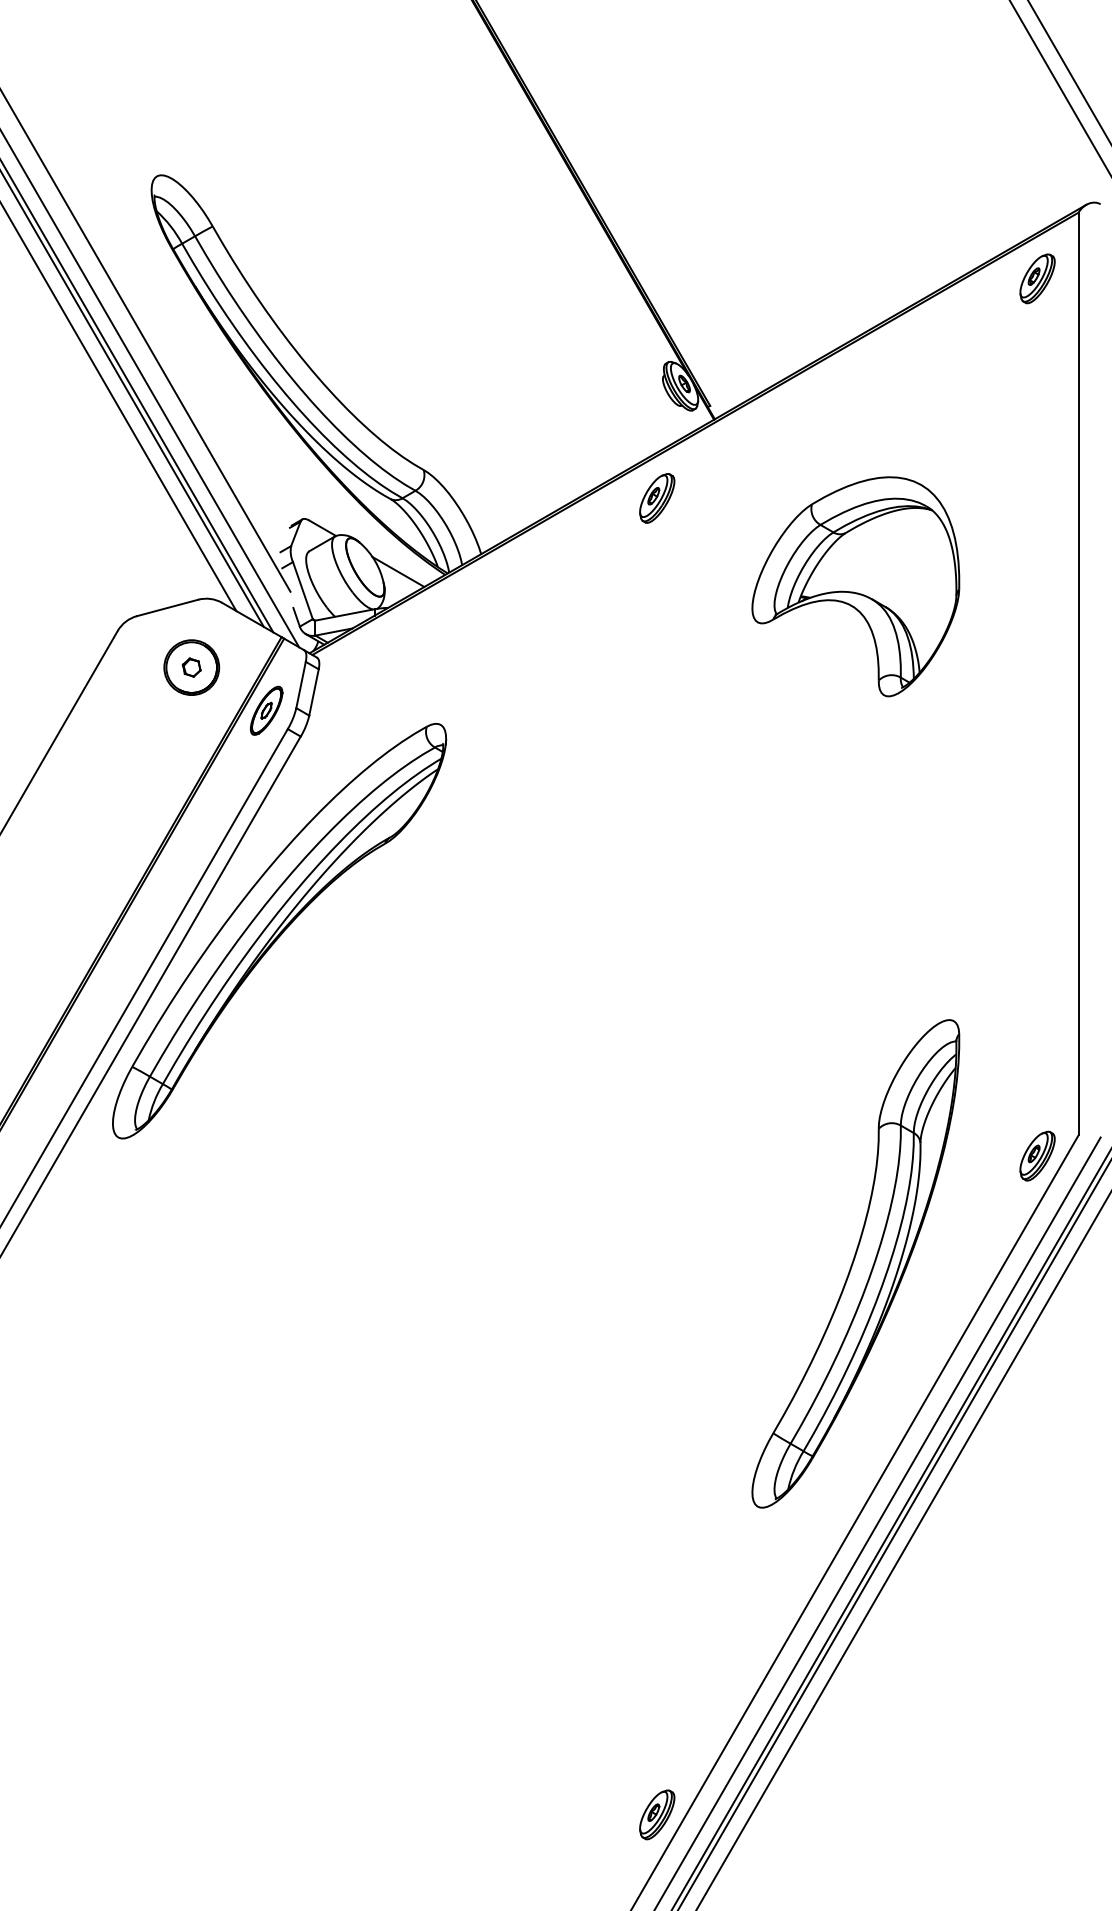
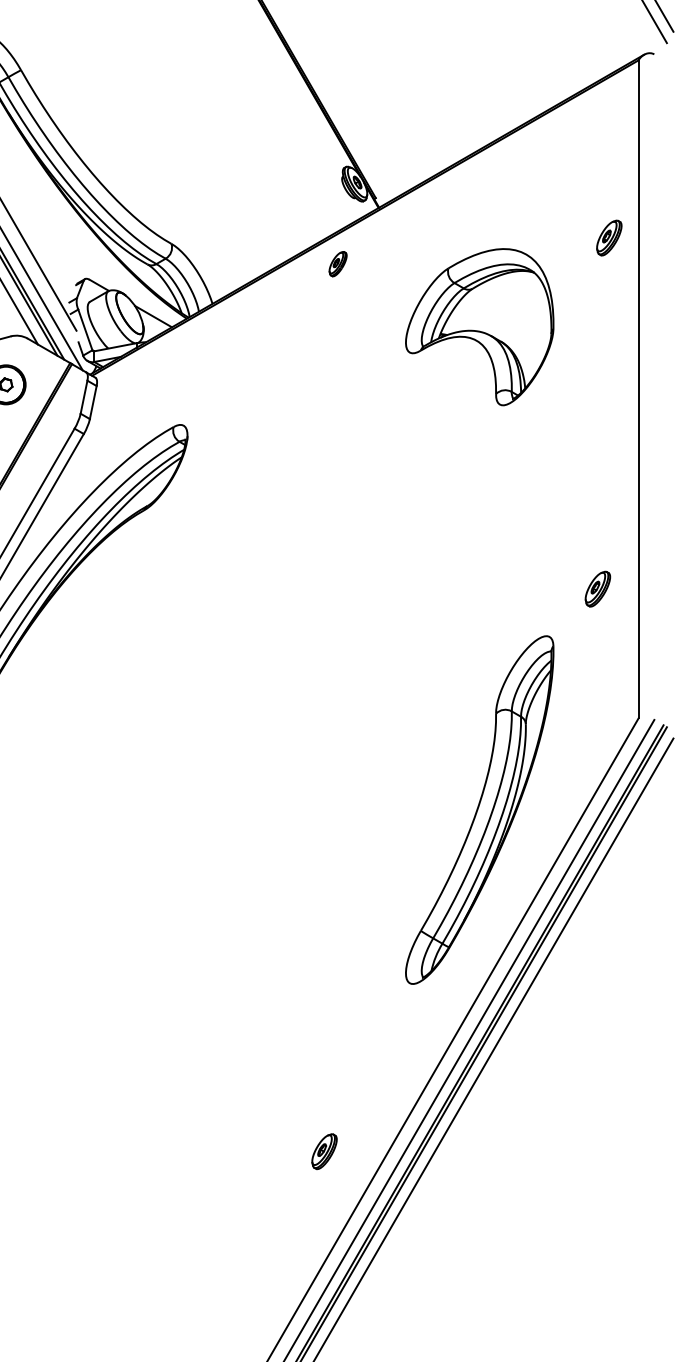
part: (1037, 278) -> (609, 237), moved
part: (657, 498) -> (338, 264), size x0.7
part: (266, 710) -> (59, 415), removed
part: (1037, 1155) -> (597, 588), moved
part: (657, 1814) -> (324, 1151), moved

